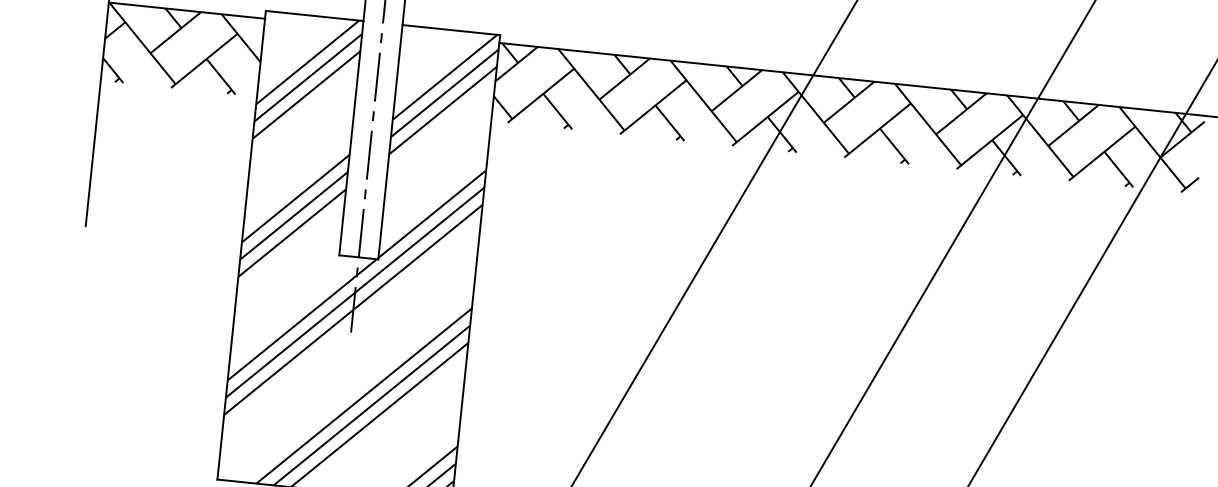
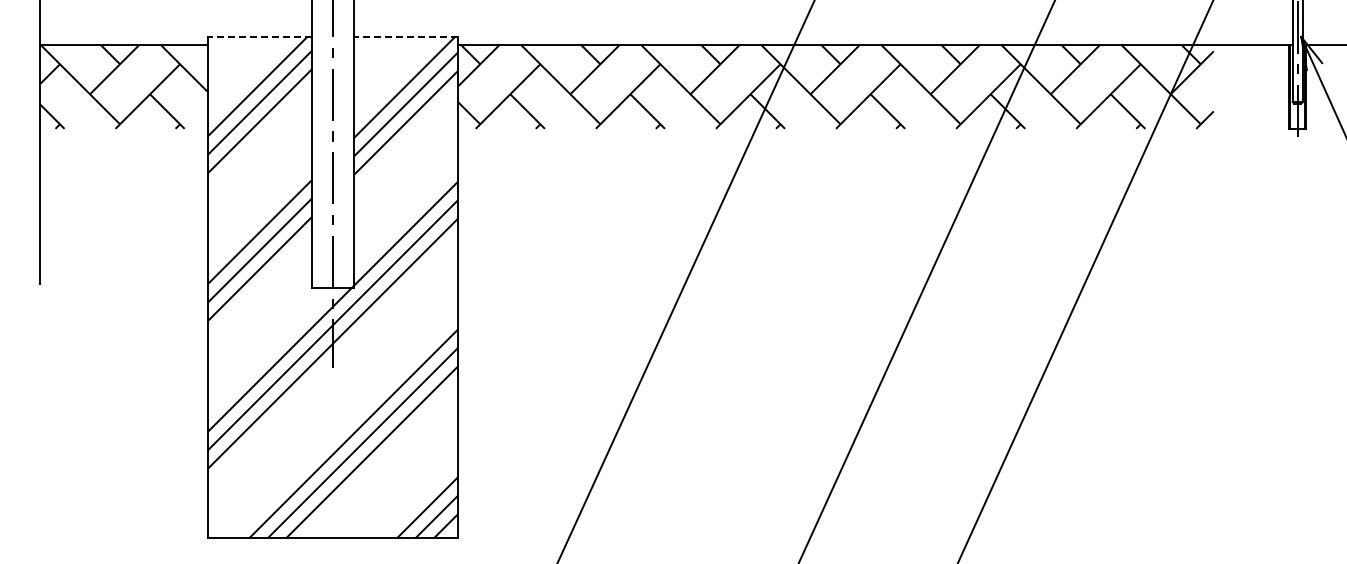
line: (314, 15) -> (259, 36), solid -> dashed
line: (450, 29) -> (405, 36), solid -> dashed

